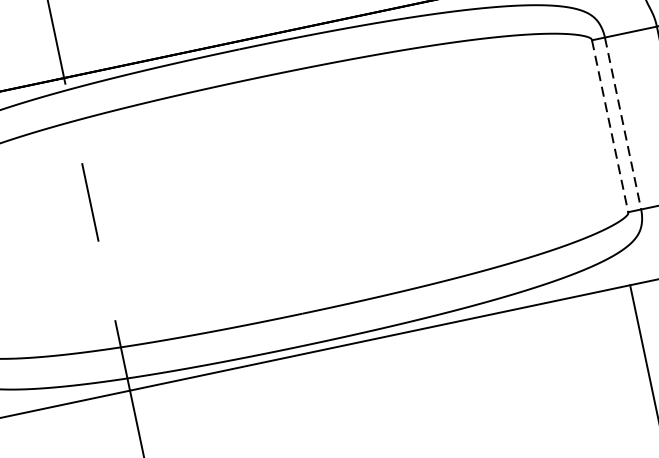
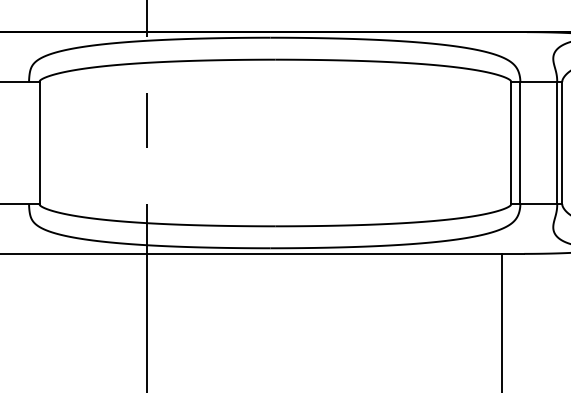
line: (623, 124) -> (520, 143), dashed -> solid
line: (610, 126) -> (511, 143), dashed -> solid

